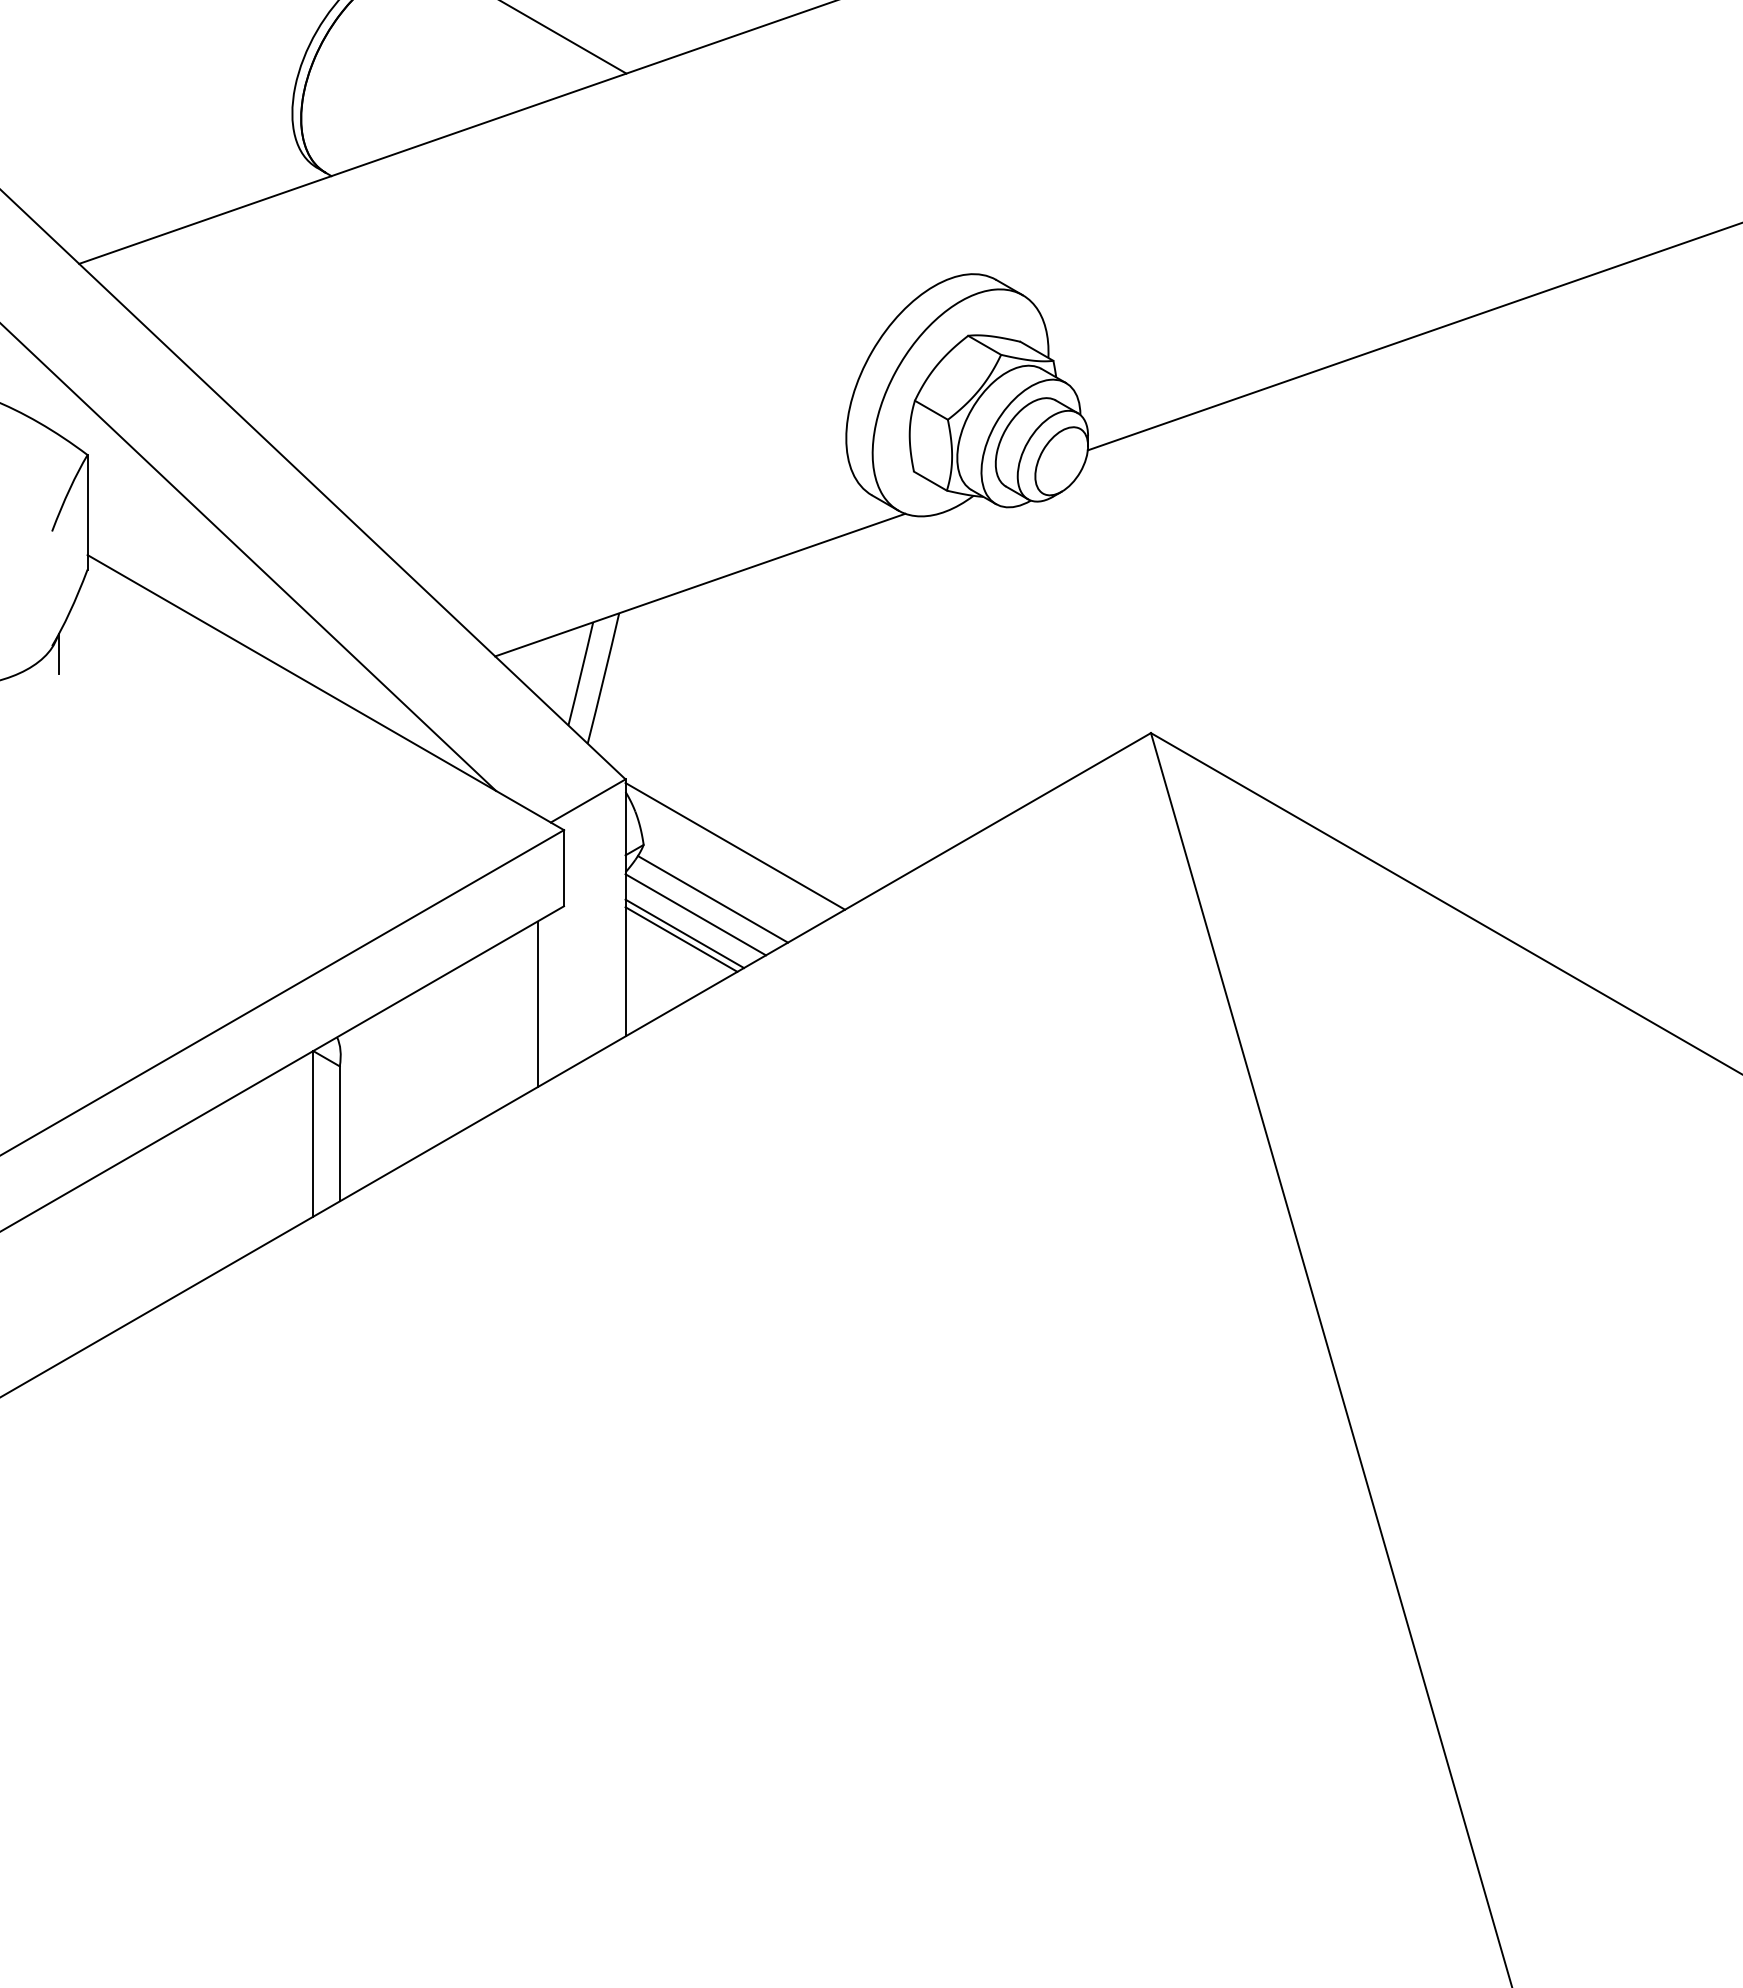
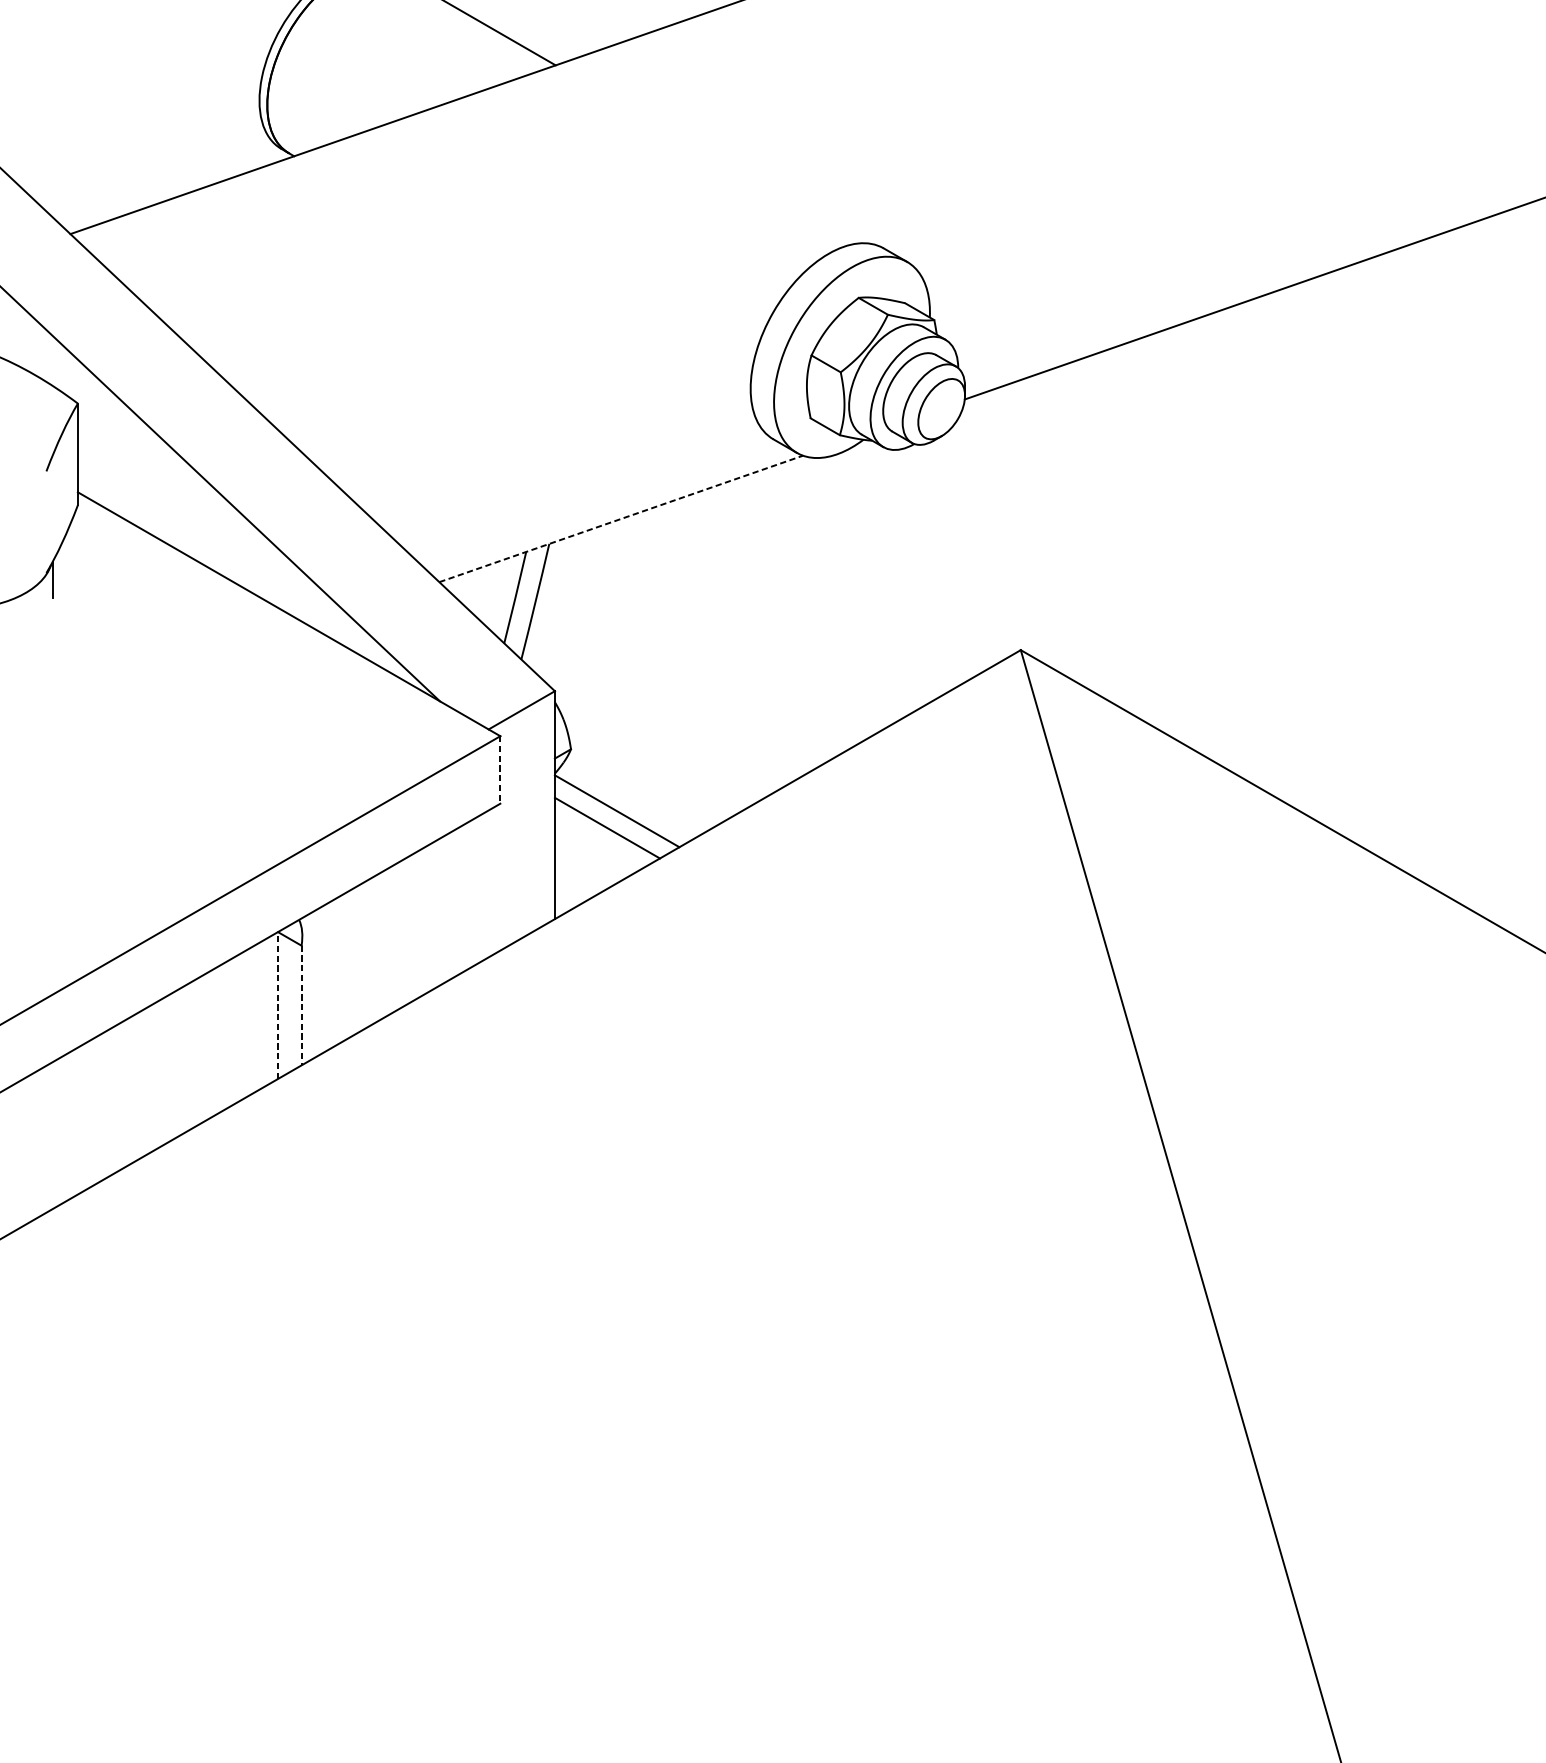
line: (700, 584) -> (621, 518), solid -> dashed
line: (735, 846) -> (652, 750), removed
line: (564, 868) -> (500, 770), solid -> dashed
line: (712, 899) -> (632, 797), removed
line: (681, 939) -> (604, 833), removed
line: (537, 1004) -> (476, 890), removed
line: (313, 1133) -> (278, 1005), solid -> dashed
line: (339, 1133) -> (301, 1005), solid -> dashed

